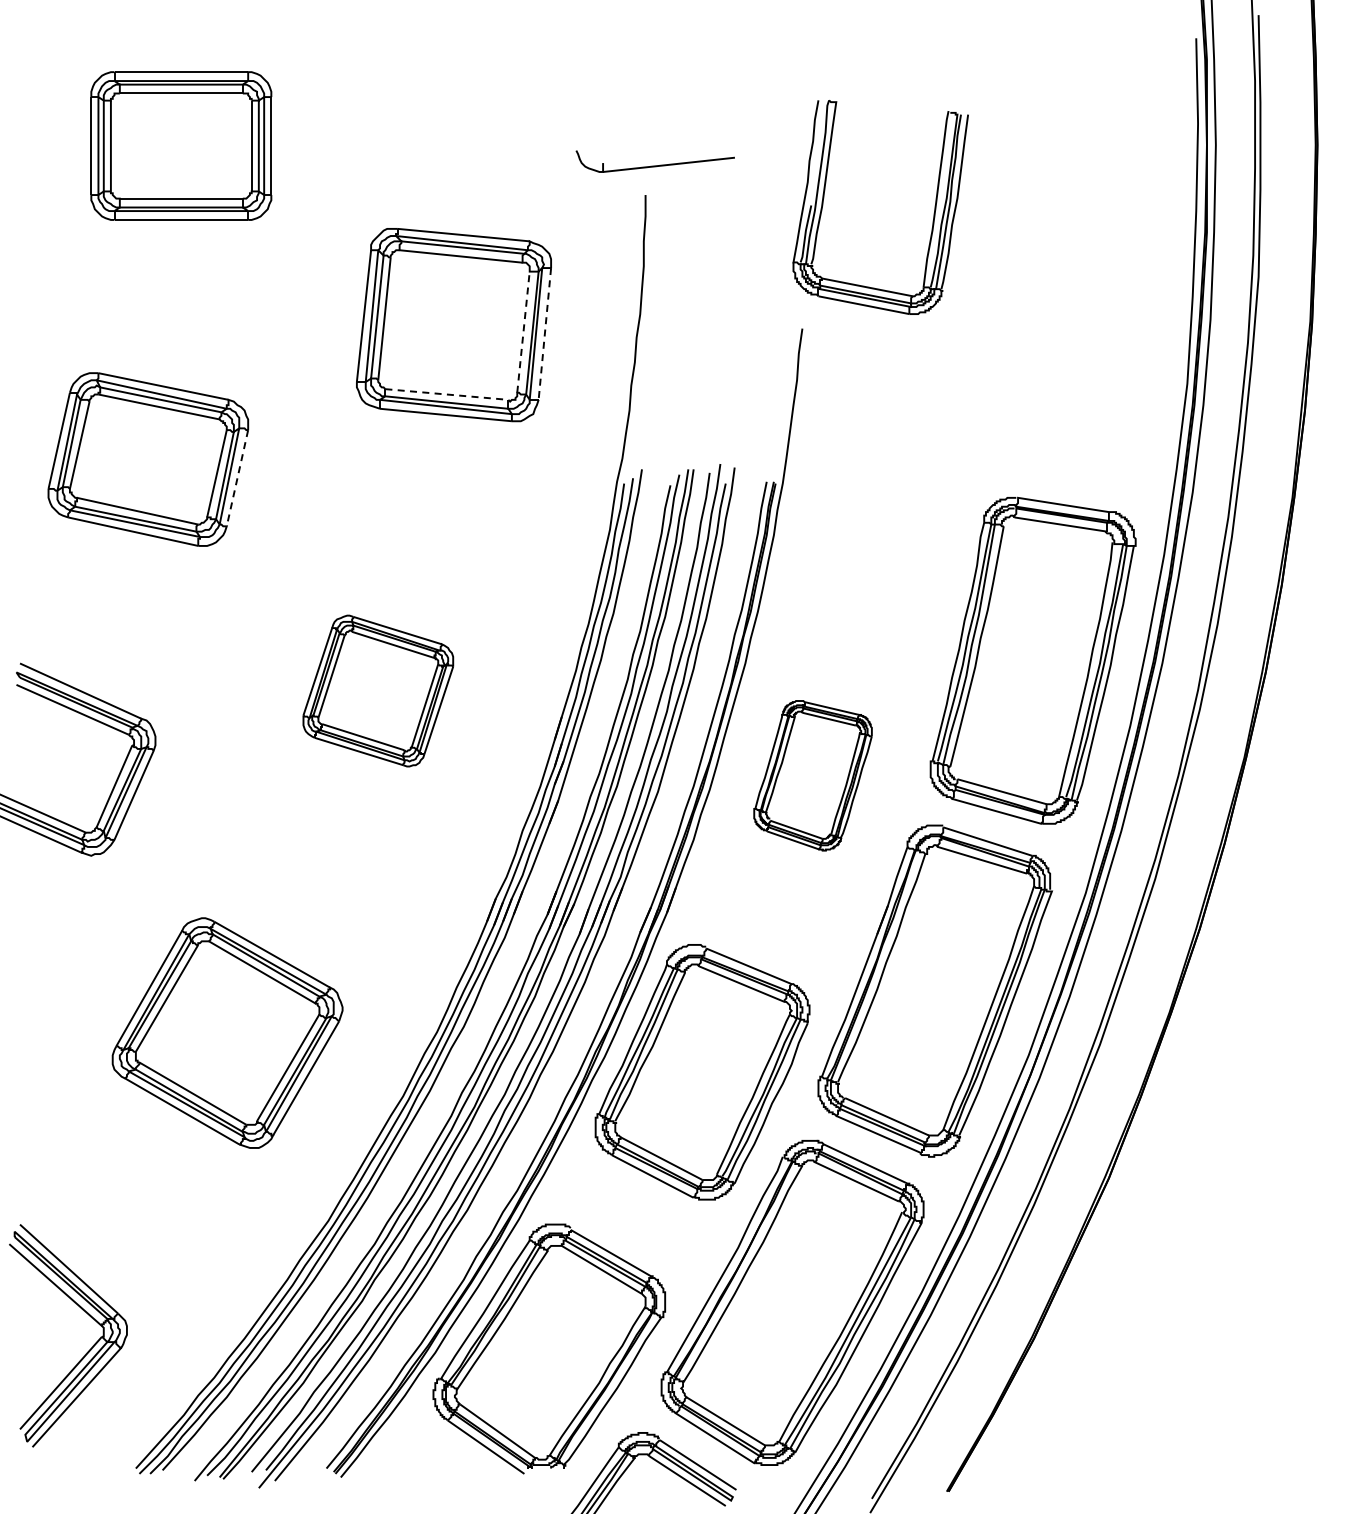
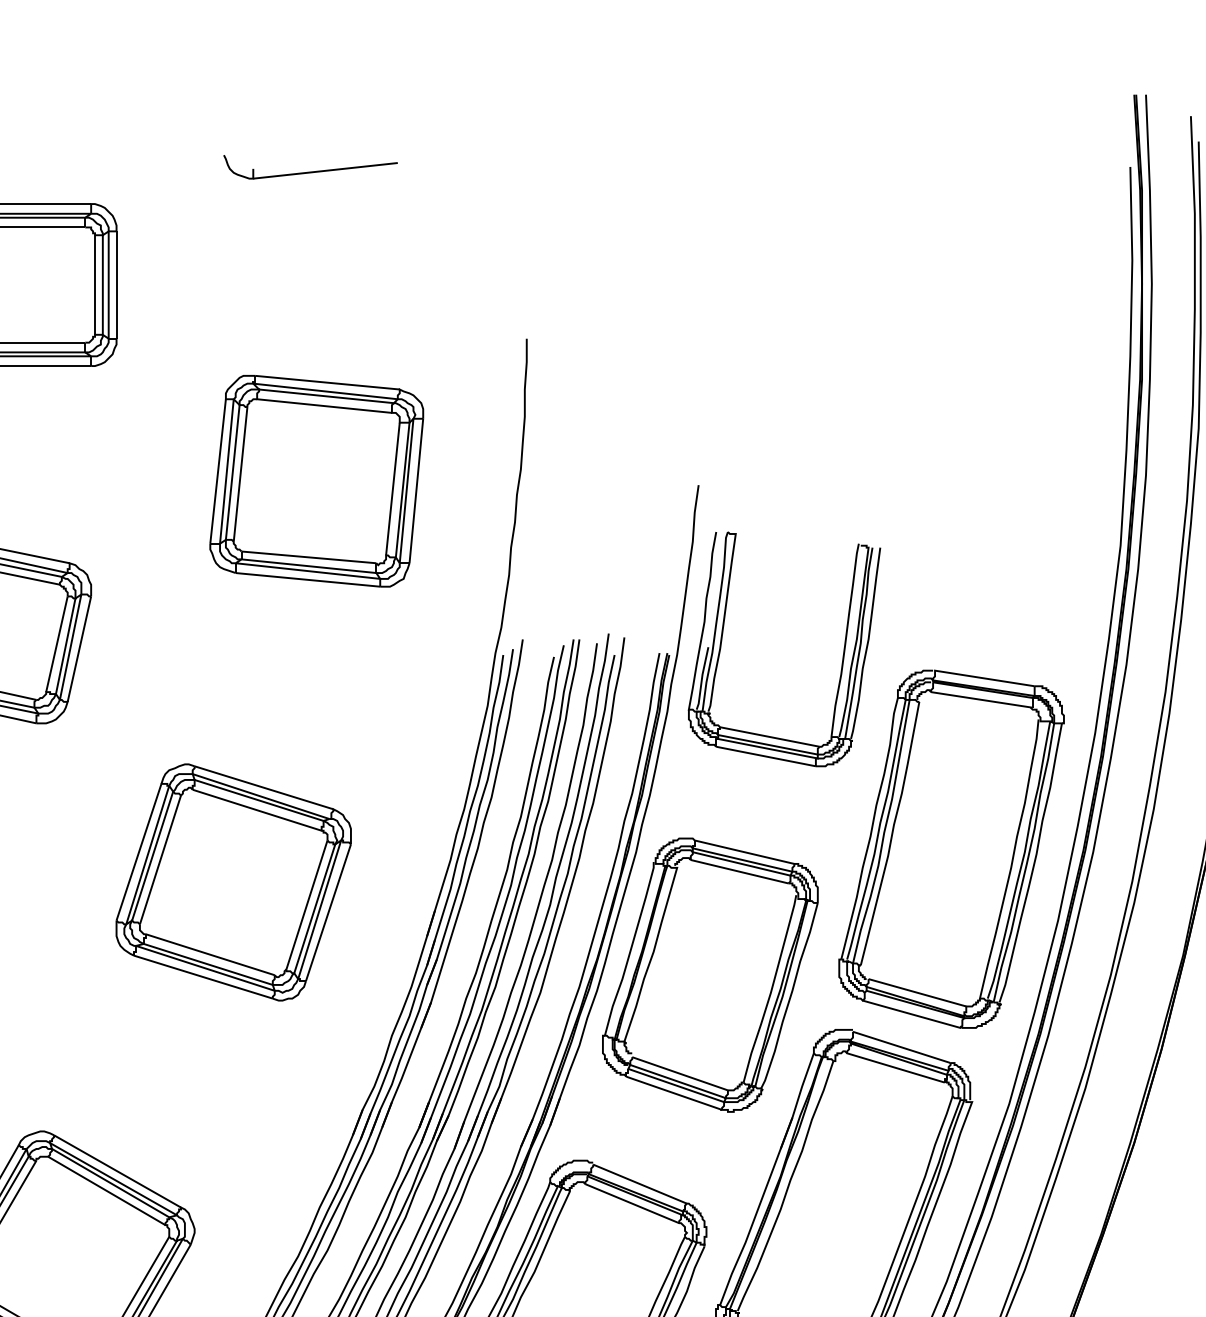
part: (654, 161) -> (309, 167), moved
part: (933, 213) -> (842, 656), moved
line: (523, 332) -> (392, 489), dashed -> solid
line: (544, 334) -> (415, 491), dashed -> solid
line: (446, 394) -> (308, 557), dashed -> solid
line: (237, 478) -> (79, 649), dashed -> solid
part: (378, 690) -> (234, 881), size x1.43
part: (812, 775) -> (709, 974), size x1.67

